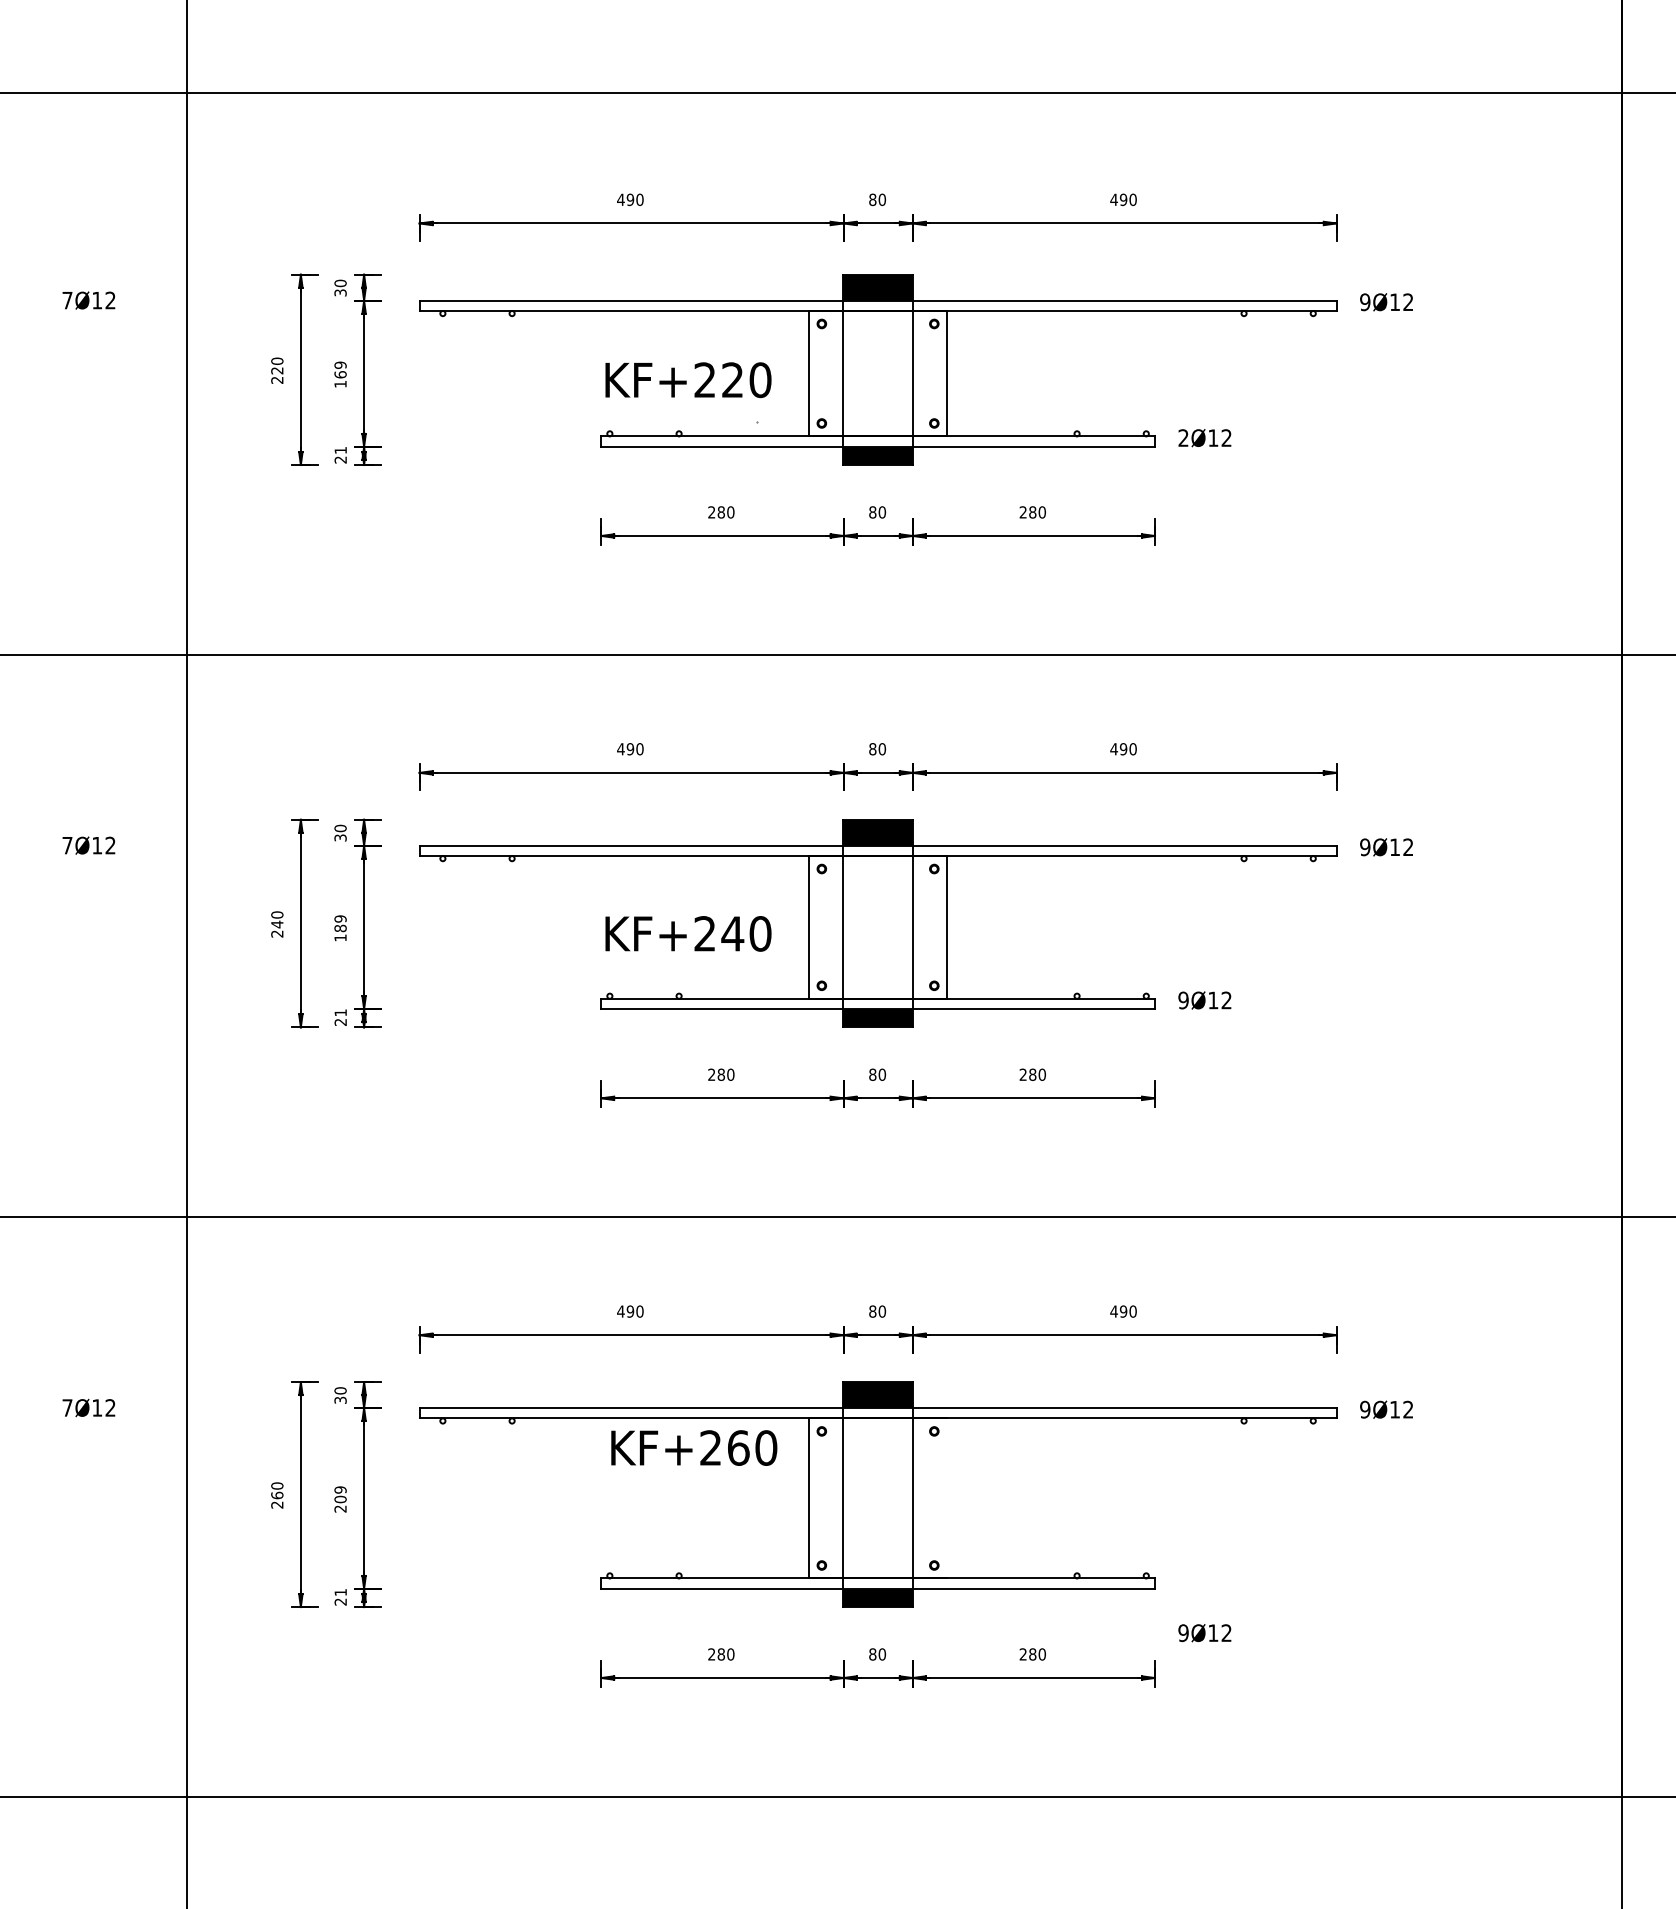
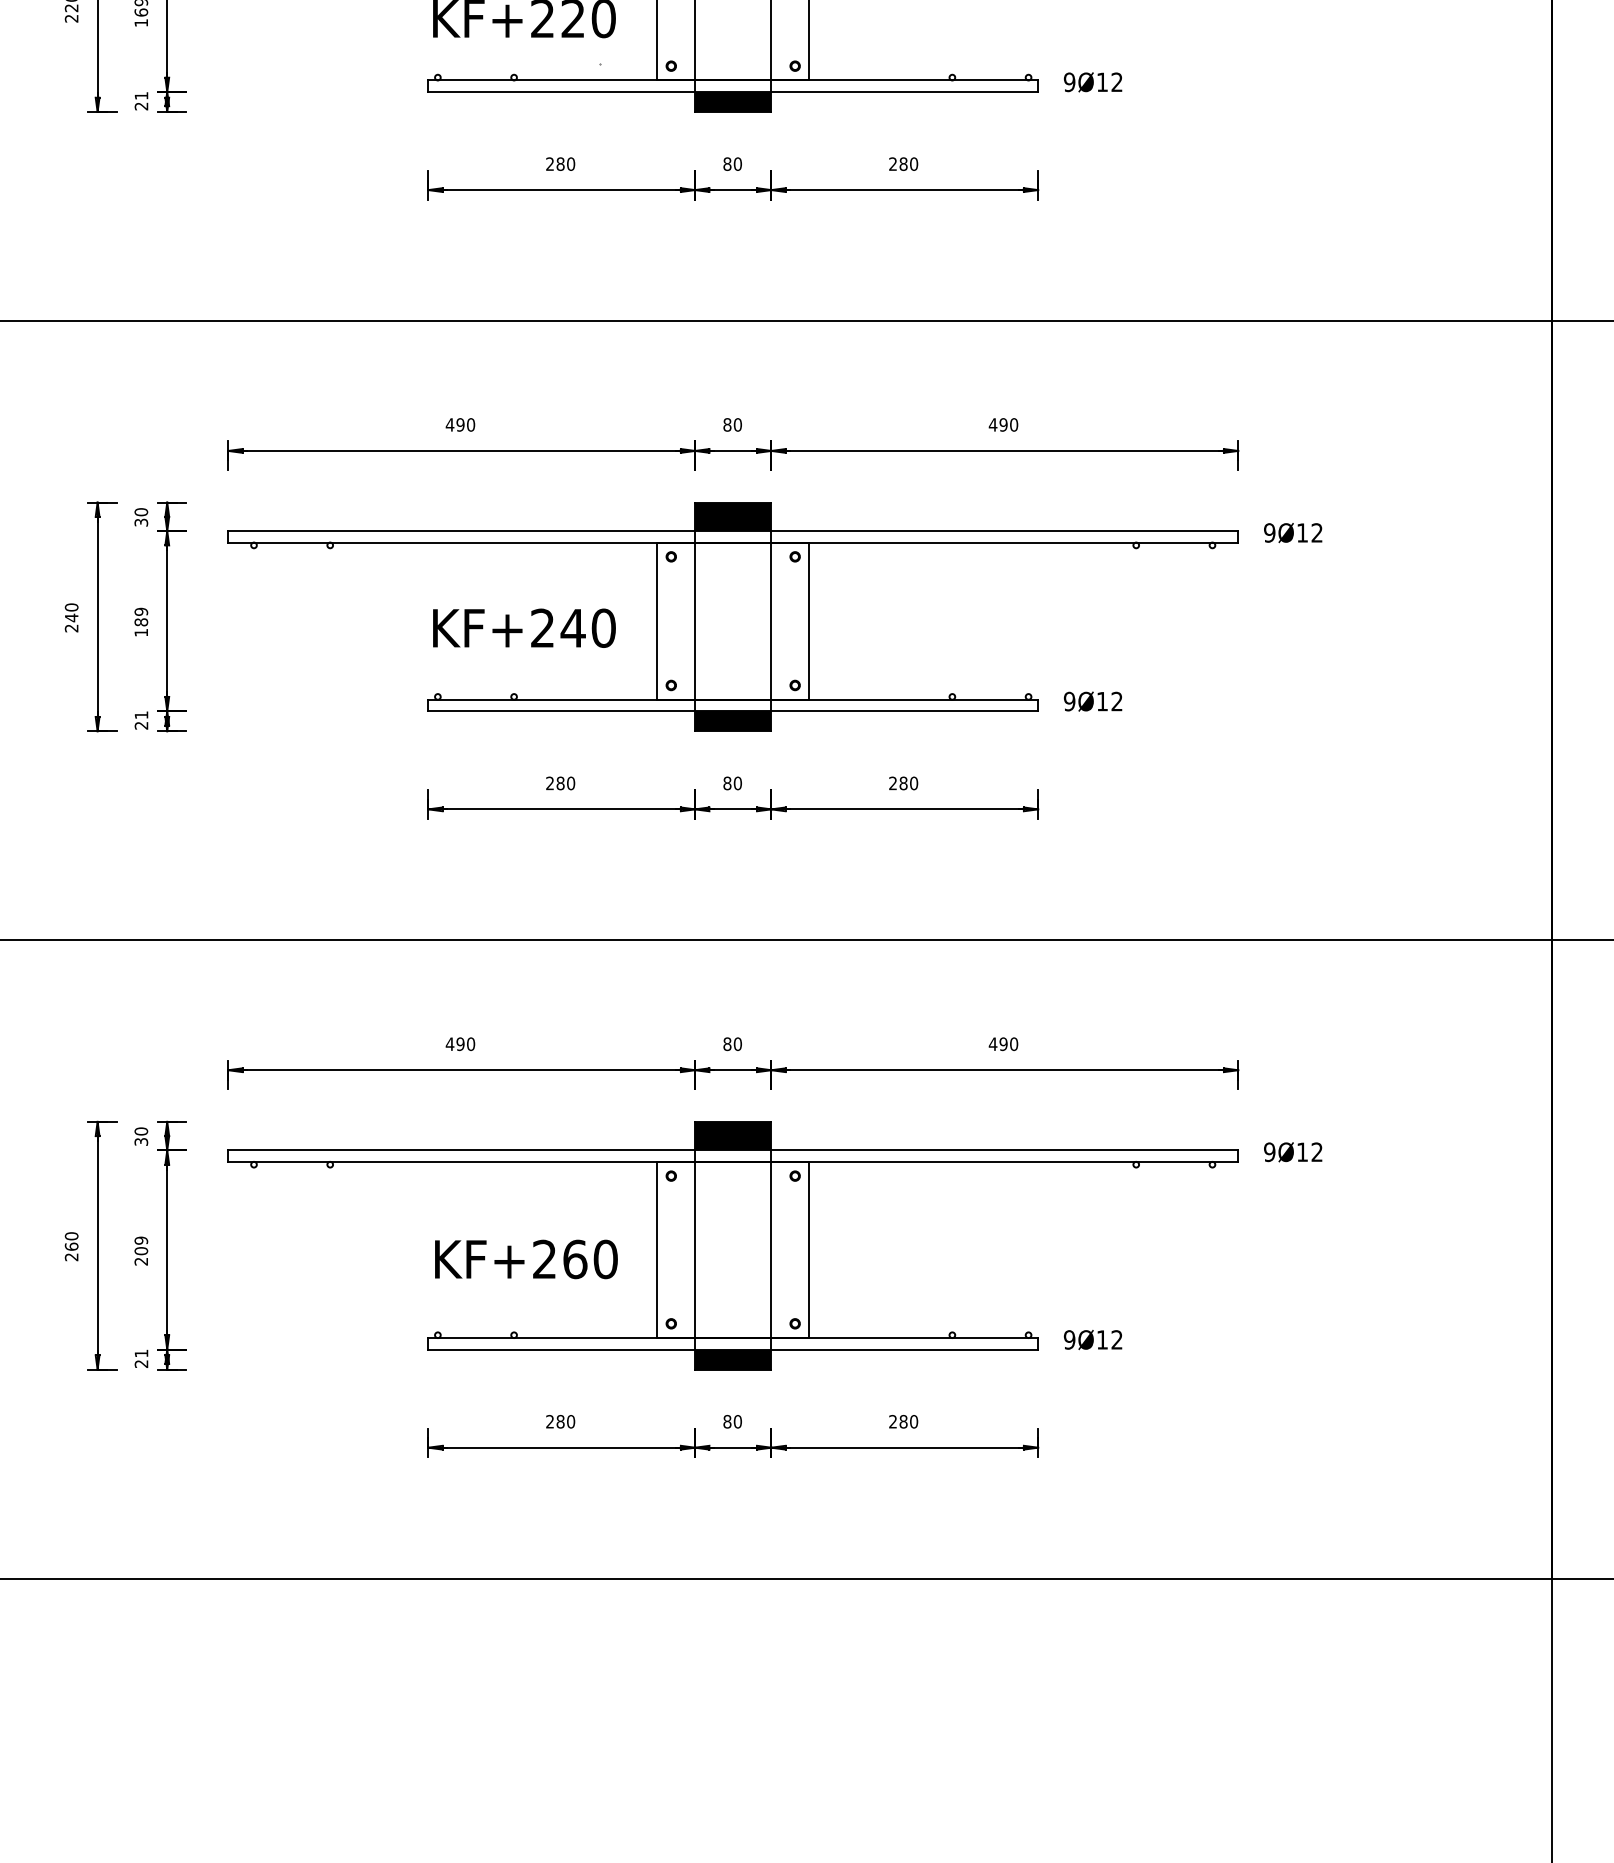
text: (1183, 437) -> (1069, 81), 2Ø12 -> 9Ø12
text: (694, 1447) -> (526, 1258), moved
line: (947, 1498) -> (809, 1250), added
text: (1204, 1633) -> (1092, 1340), moved

